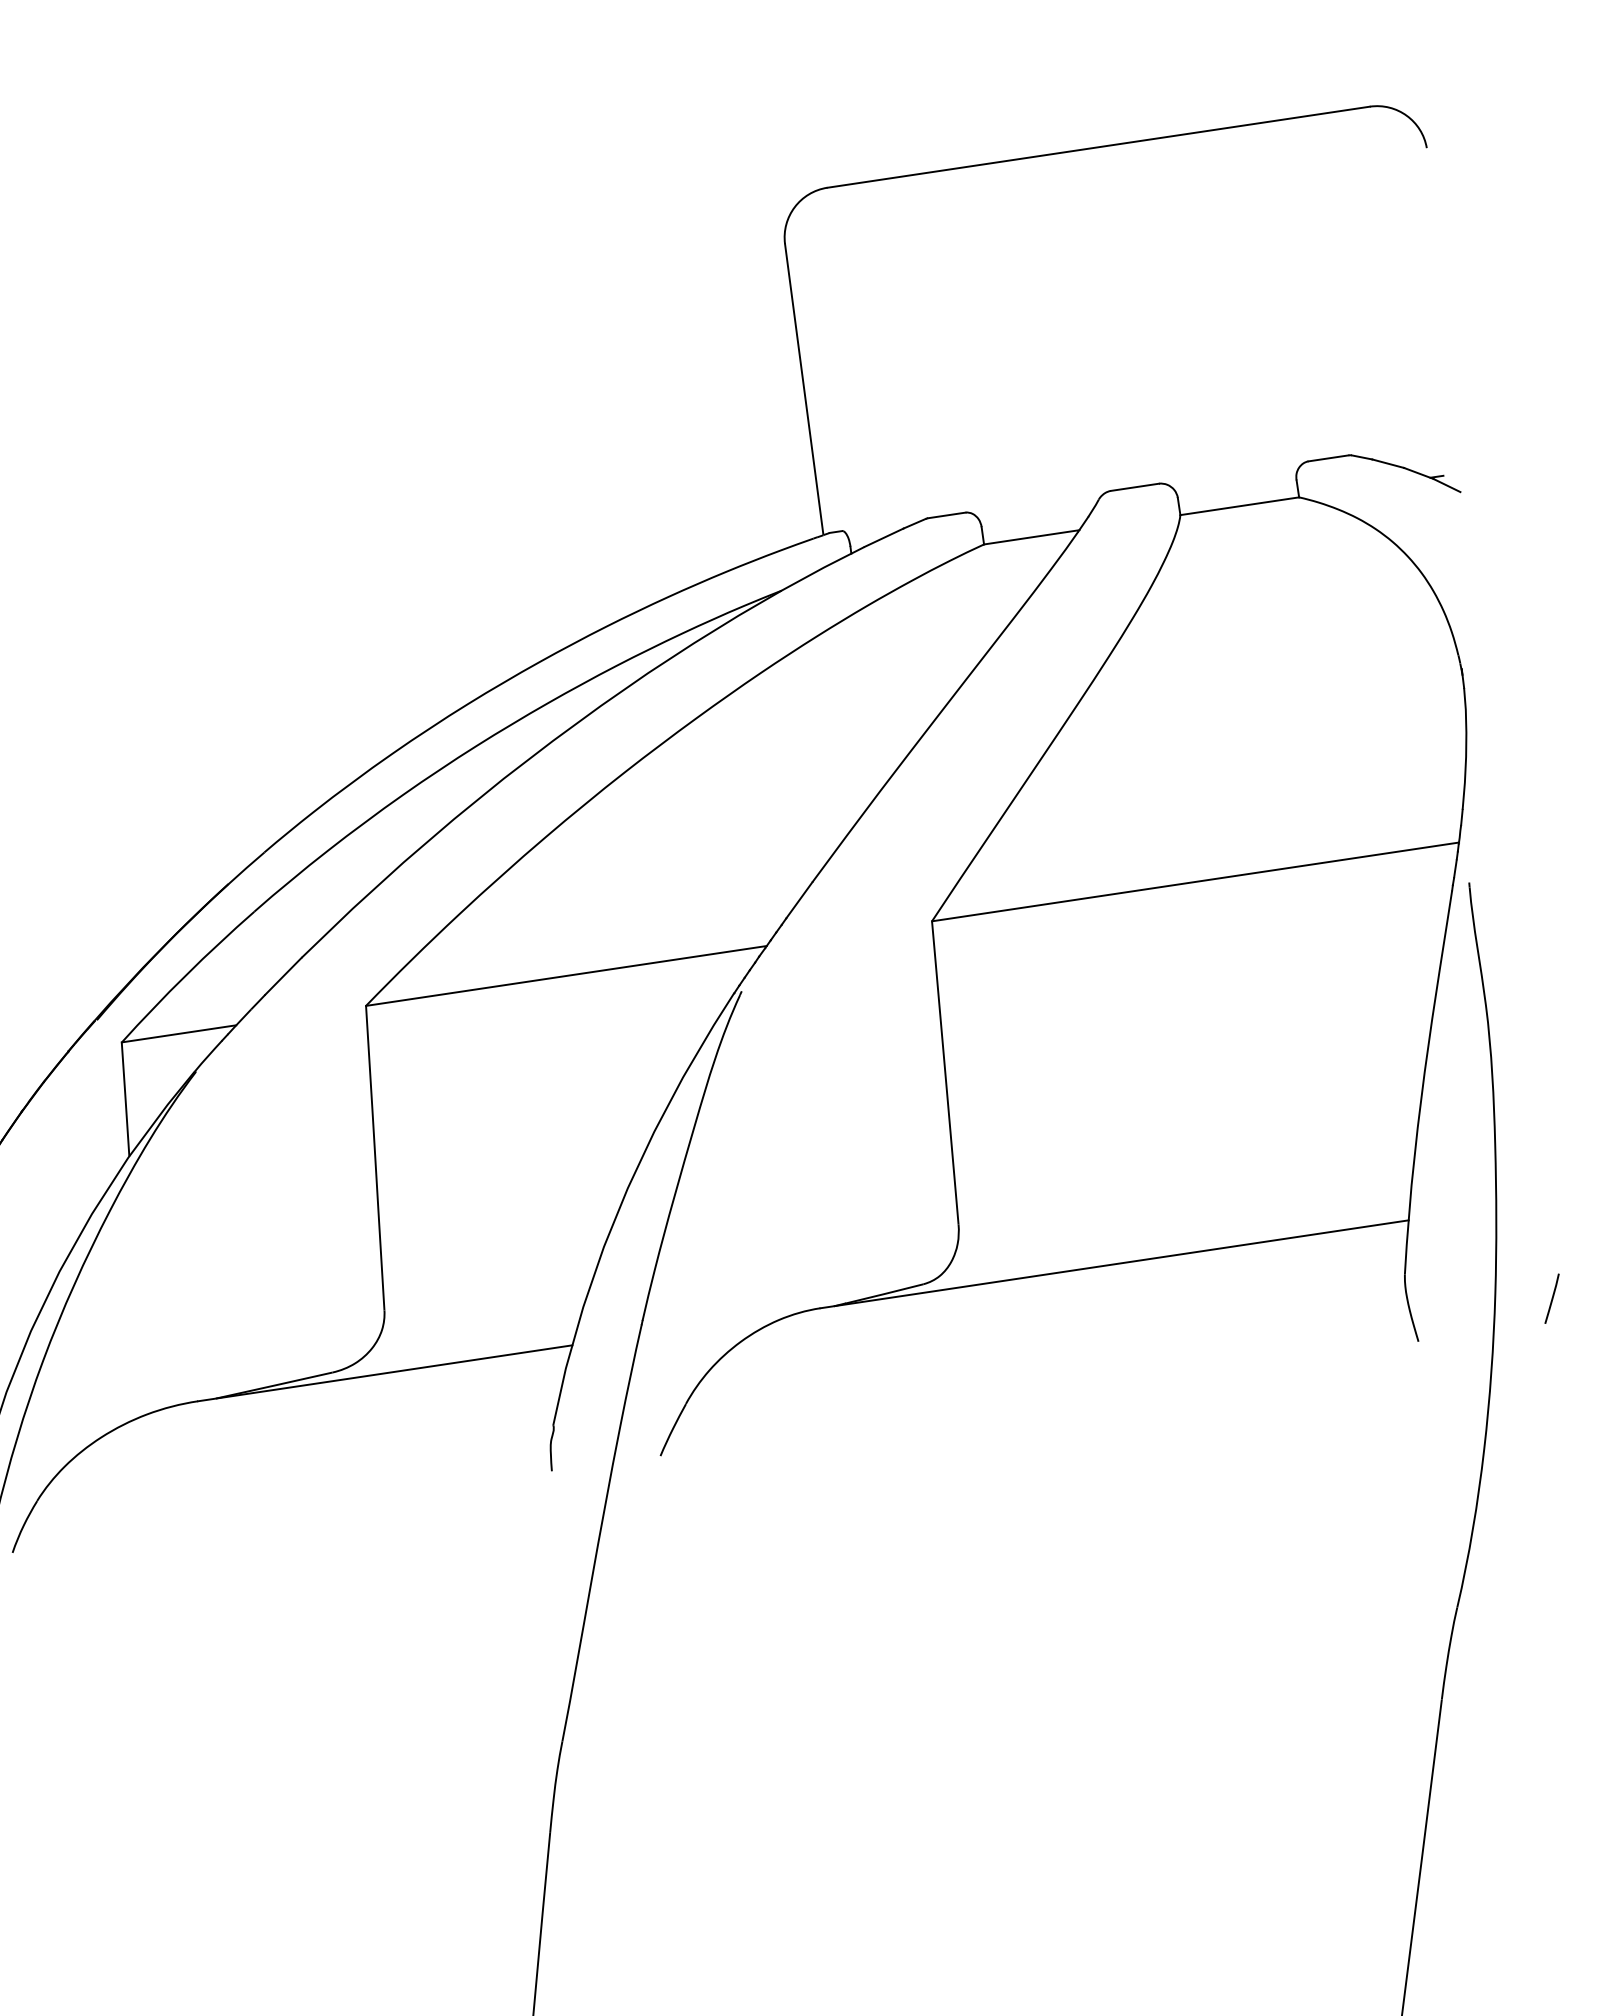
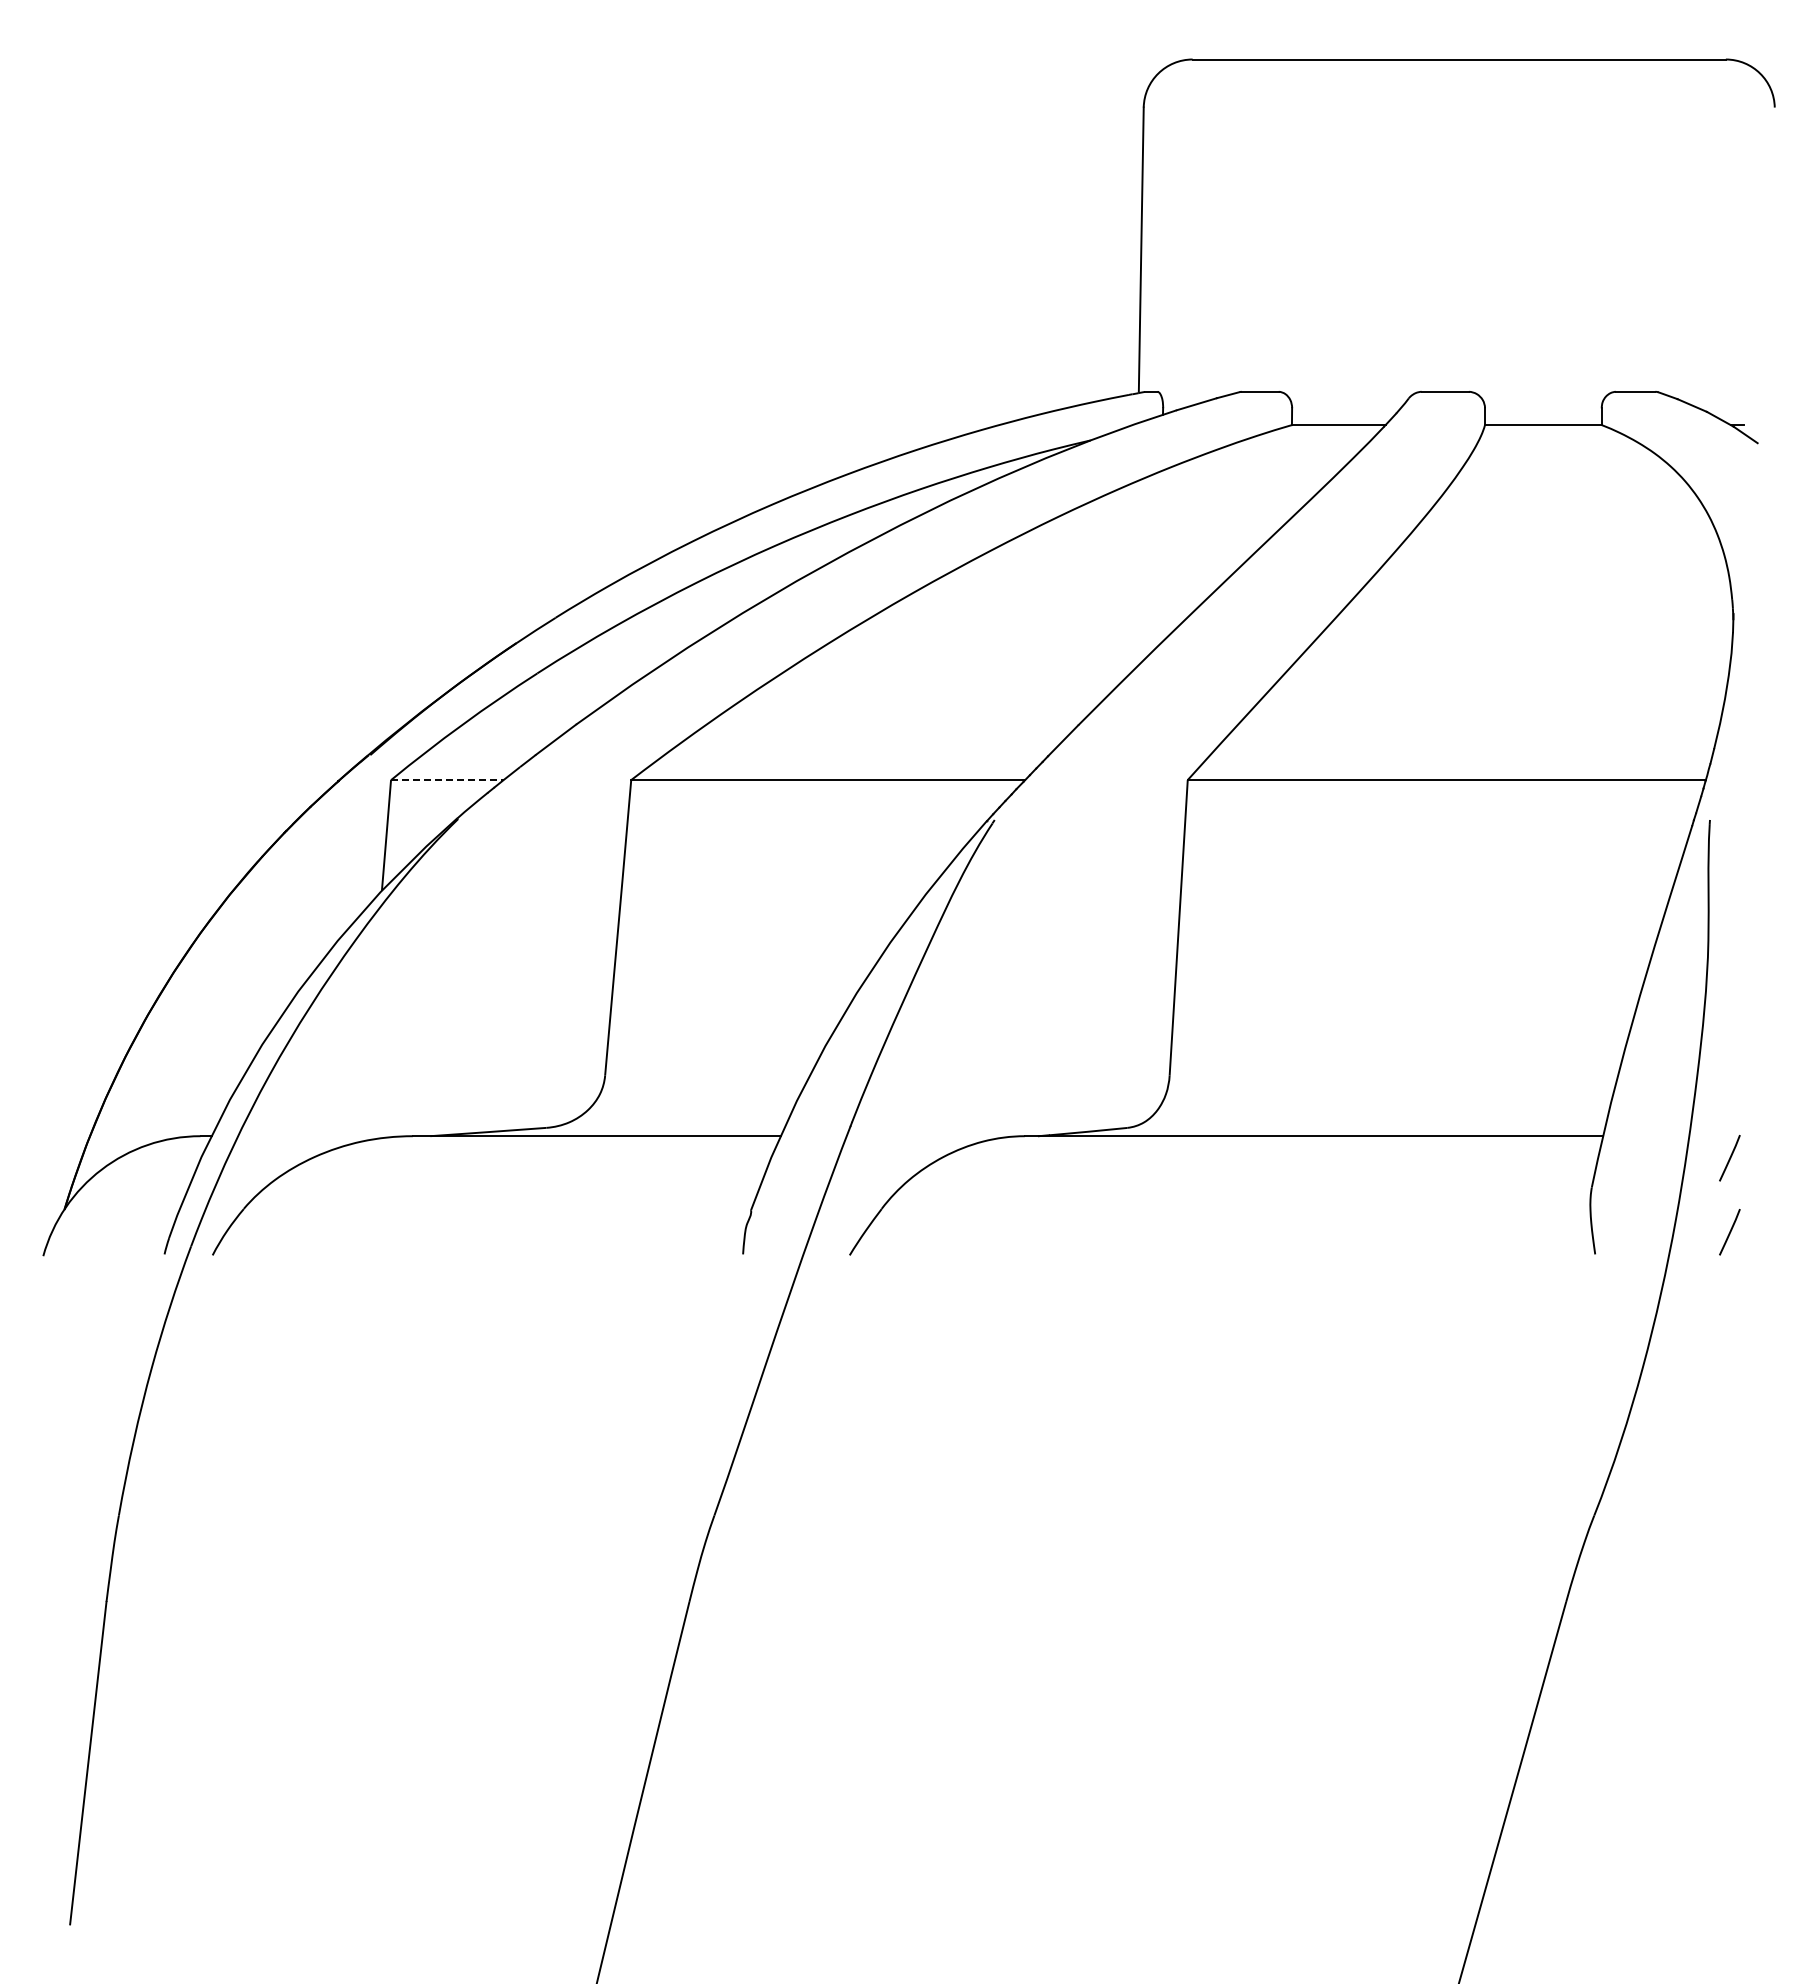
line: (179, 1034) -> (447, 780), solid -> dashed
line: (1540, 1223) -> (1729, 1158), added

